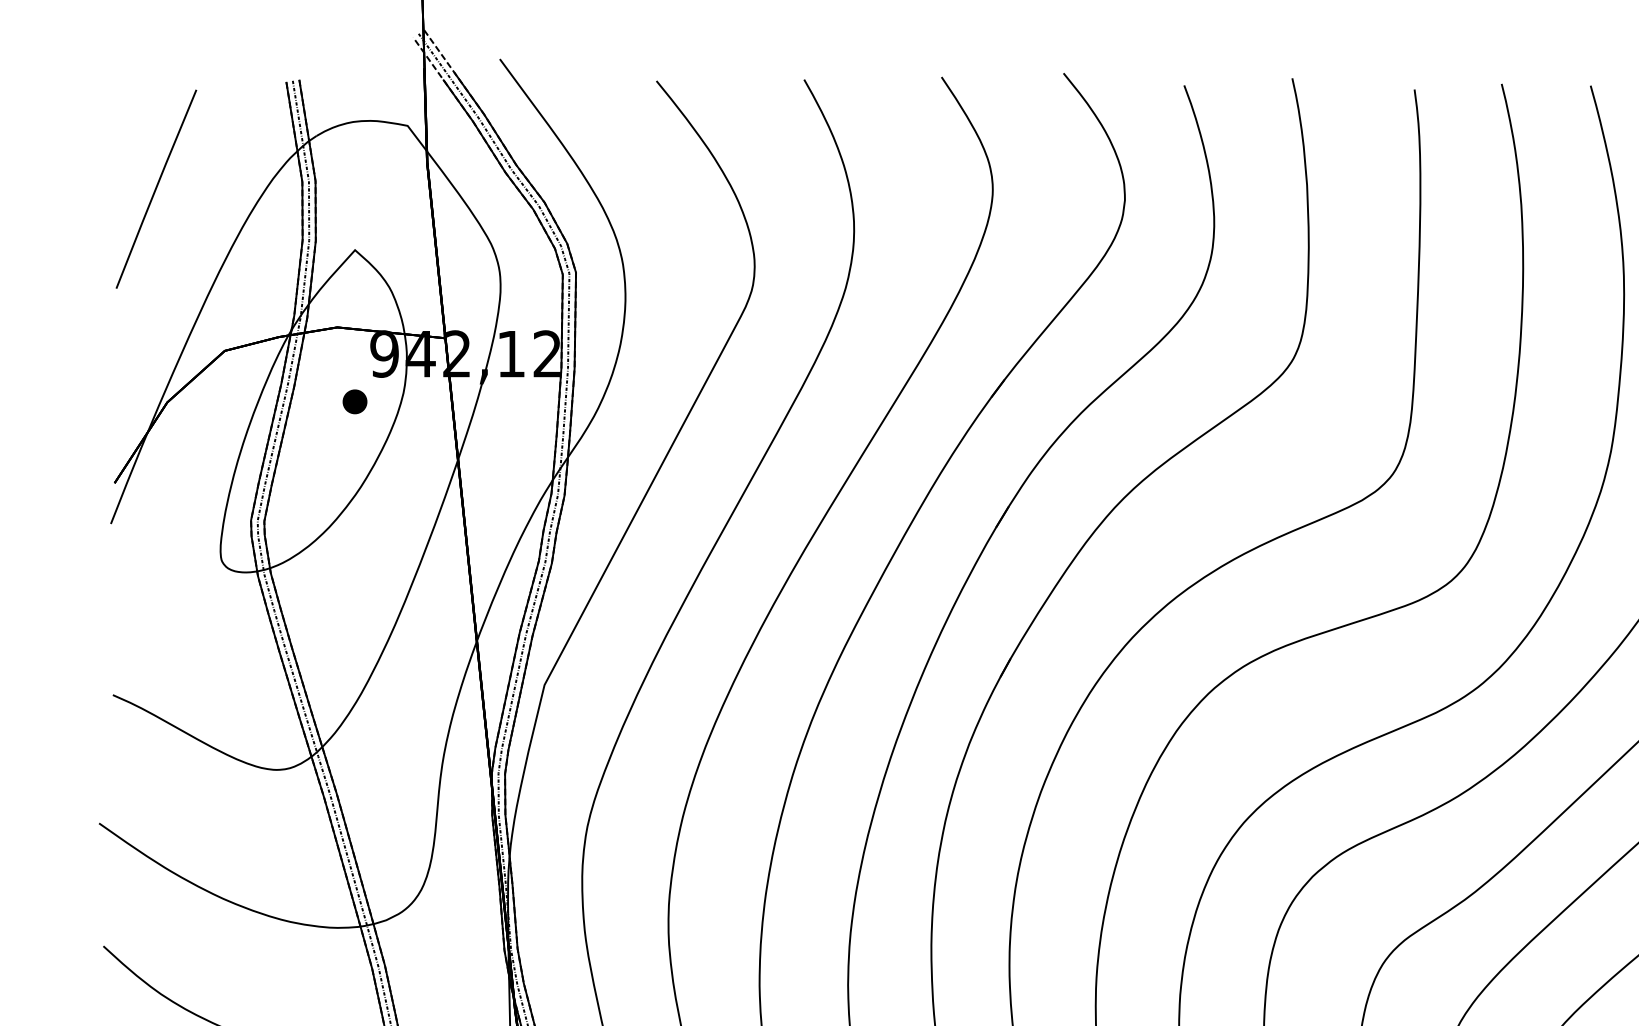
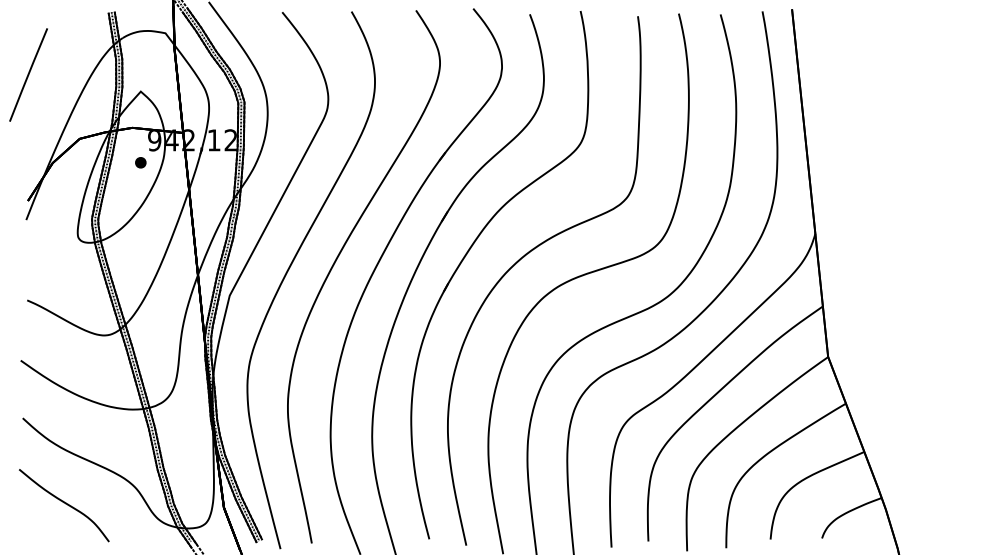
line: (156, 188) -> (28, 74), moved

